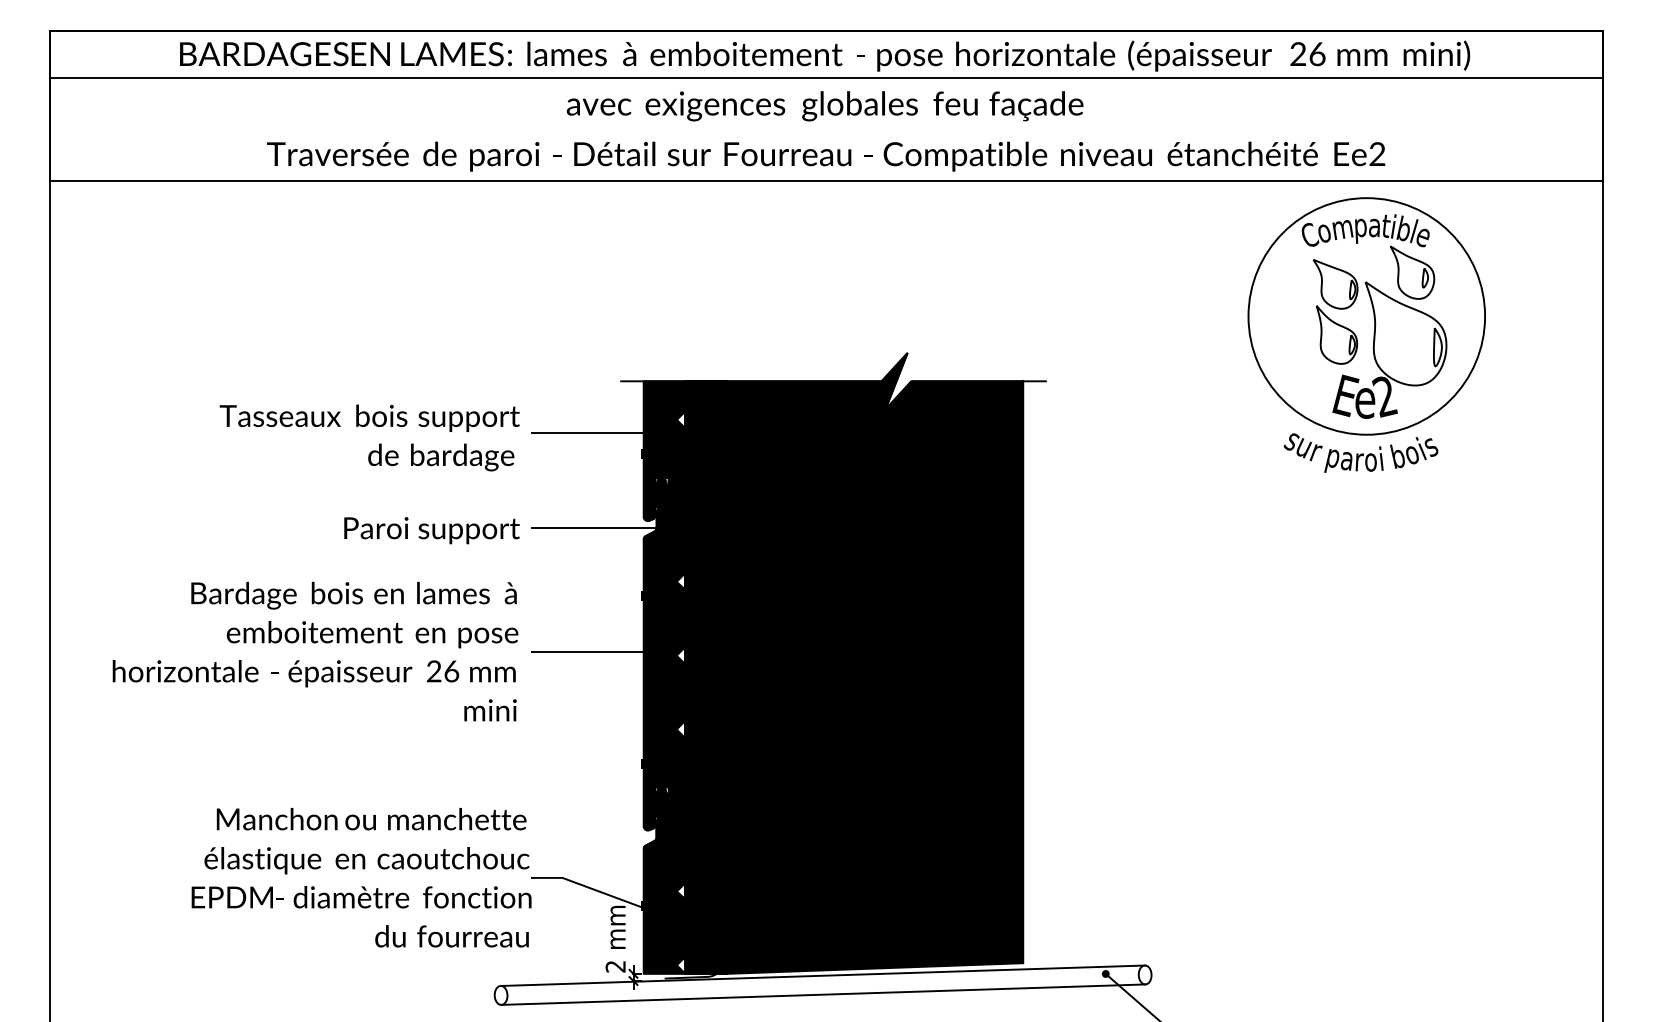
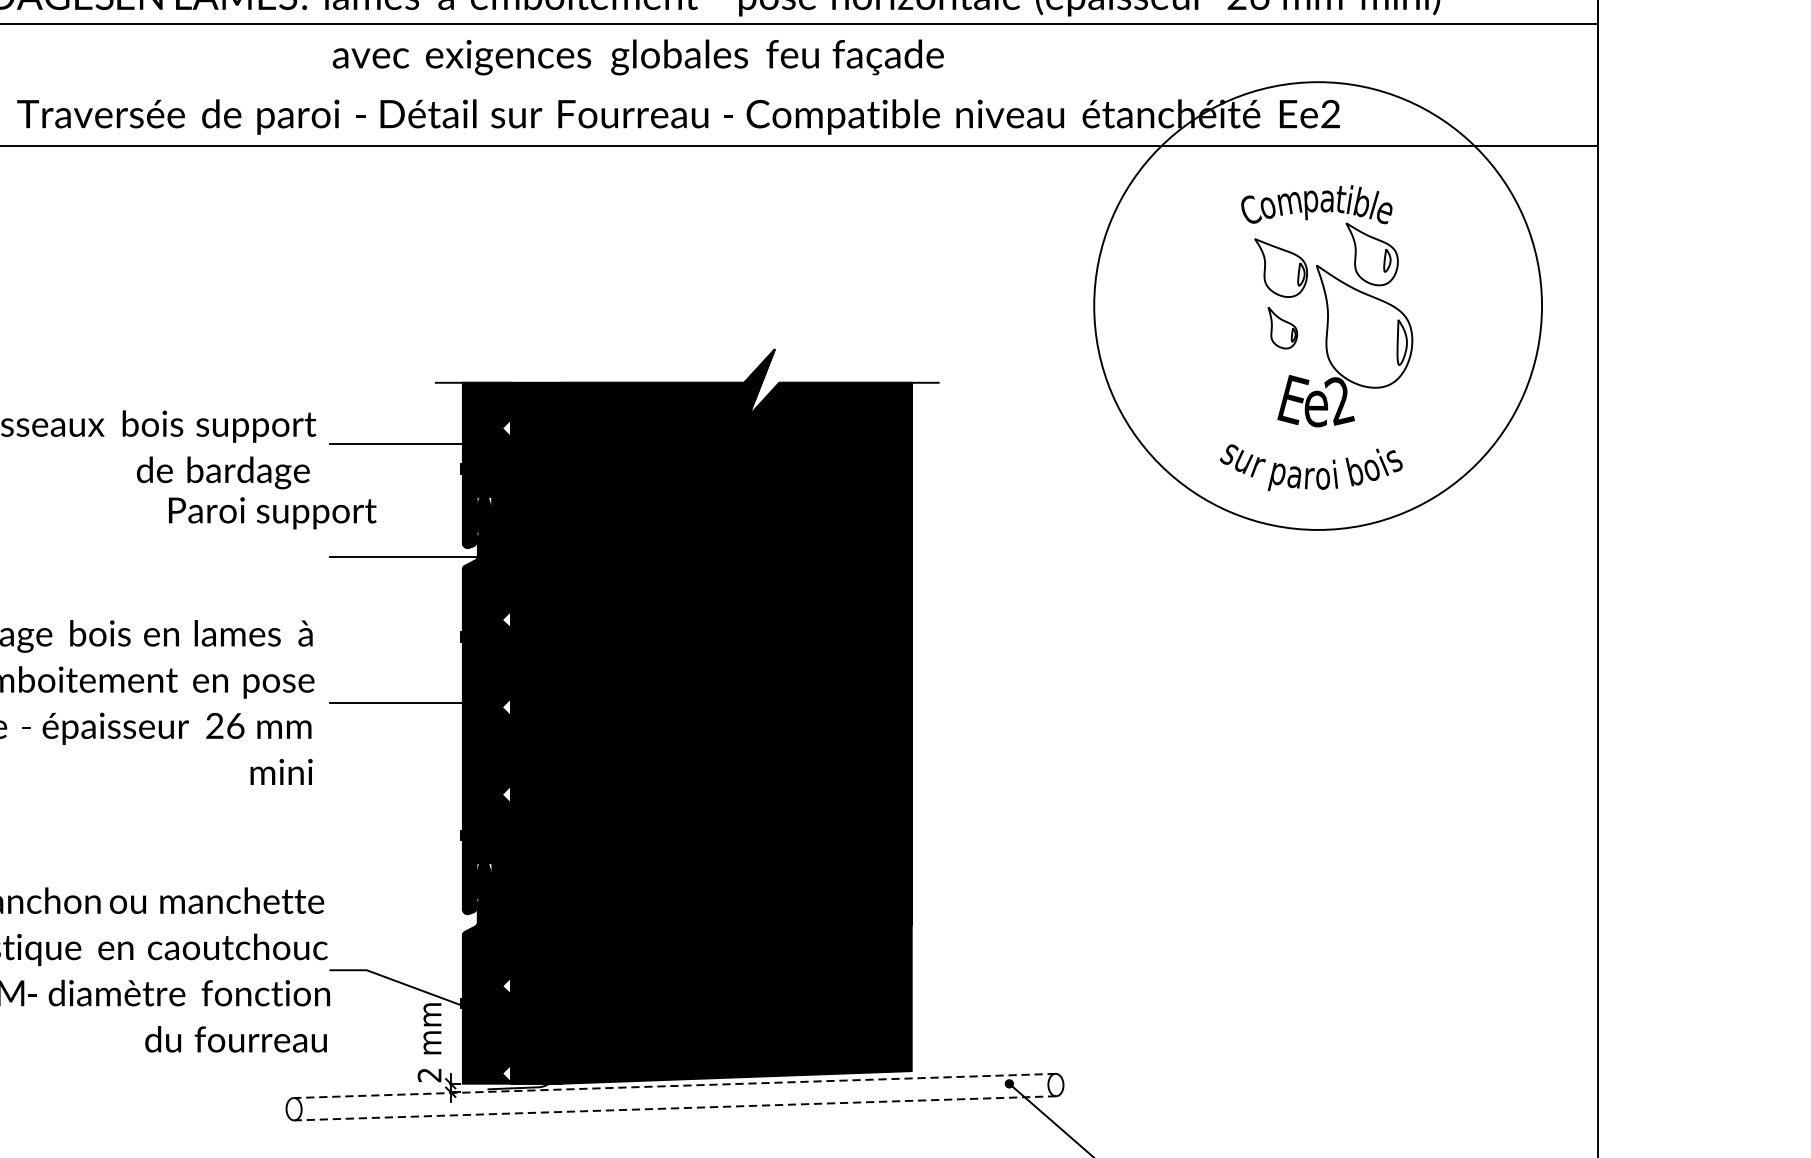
text: (824, 106) -> (637, 57), moved
circle: (1366, 316) -> (1317, 306), size x1.6
part: (1336, 334) -> (1282, 327), size x0.6
text: (431, 530) -> (272, 513), moved
line: (823, 975) -> (675, 1085), solid -> dashed
line: (822, 994) -> (674, 1108), solid -> dashed

